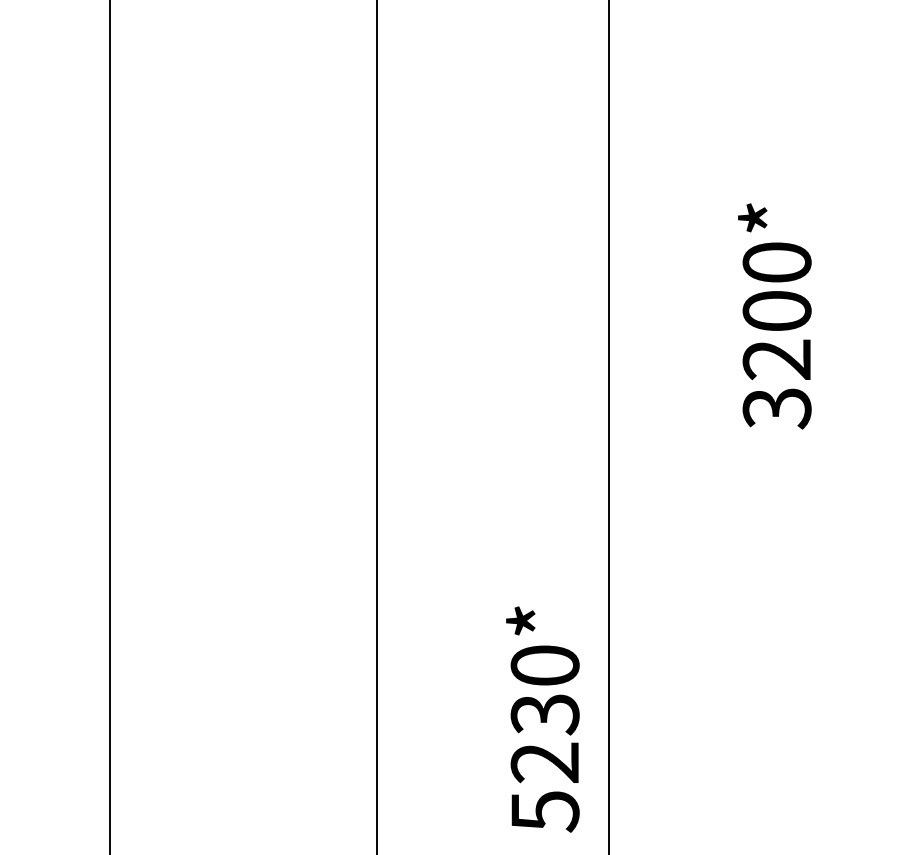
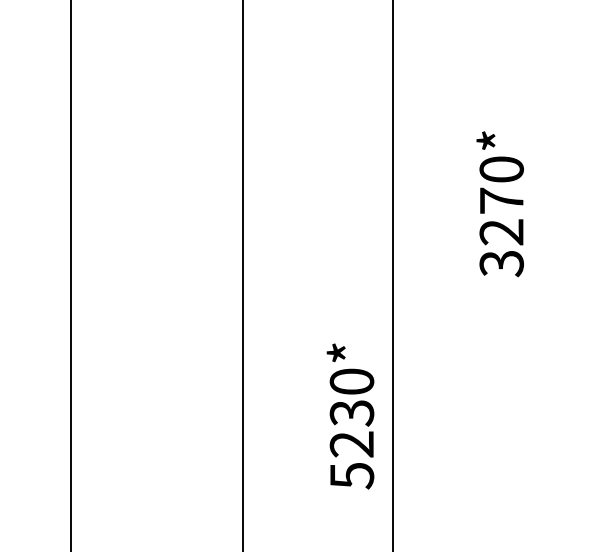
text: (776, 310) -> (501, 200), 3200* -> 3270*
text: (542, 719) -> (350, 416), moved

